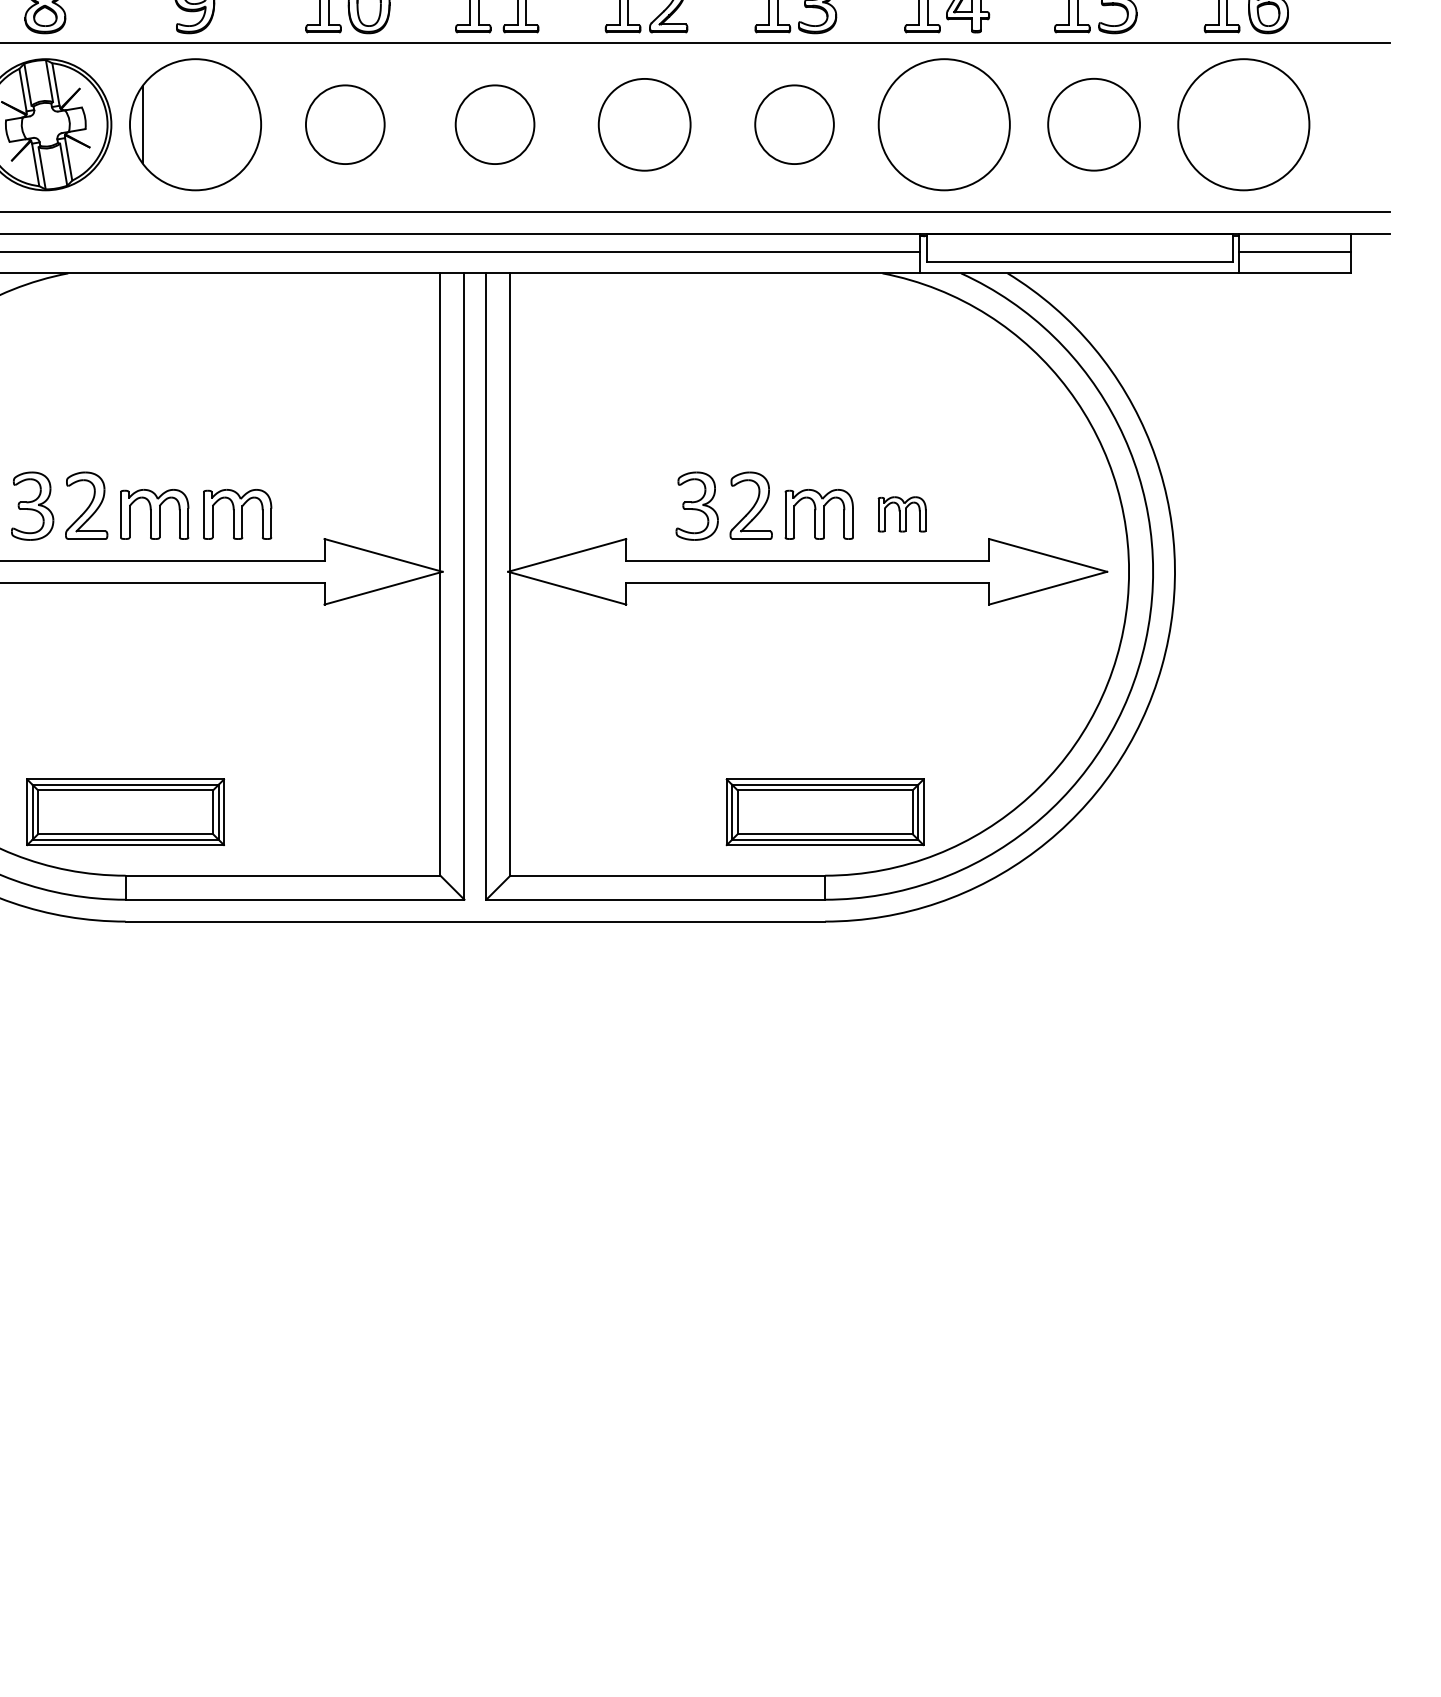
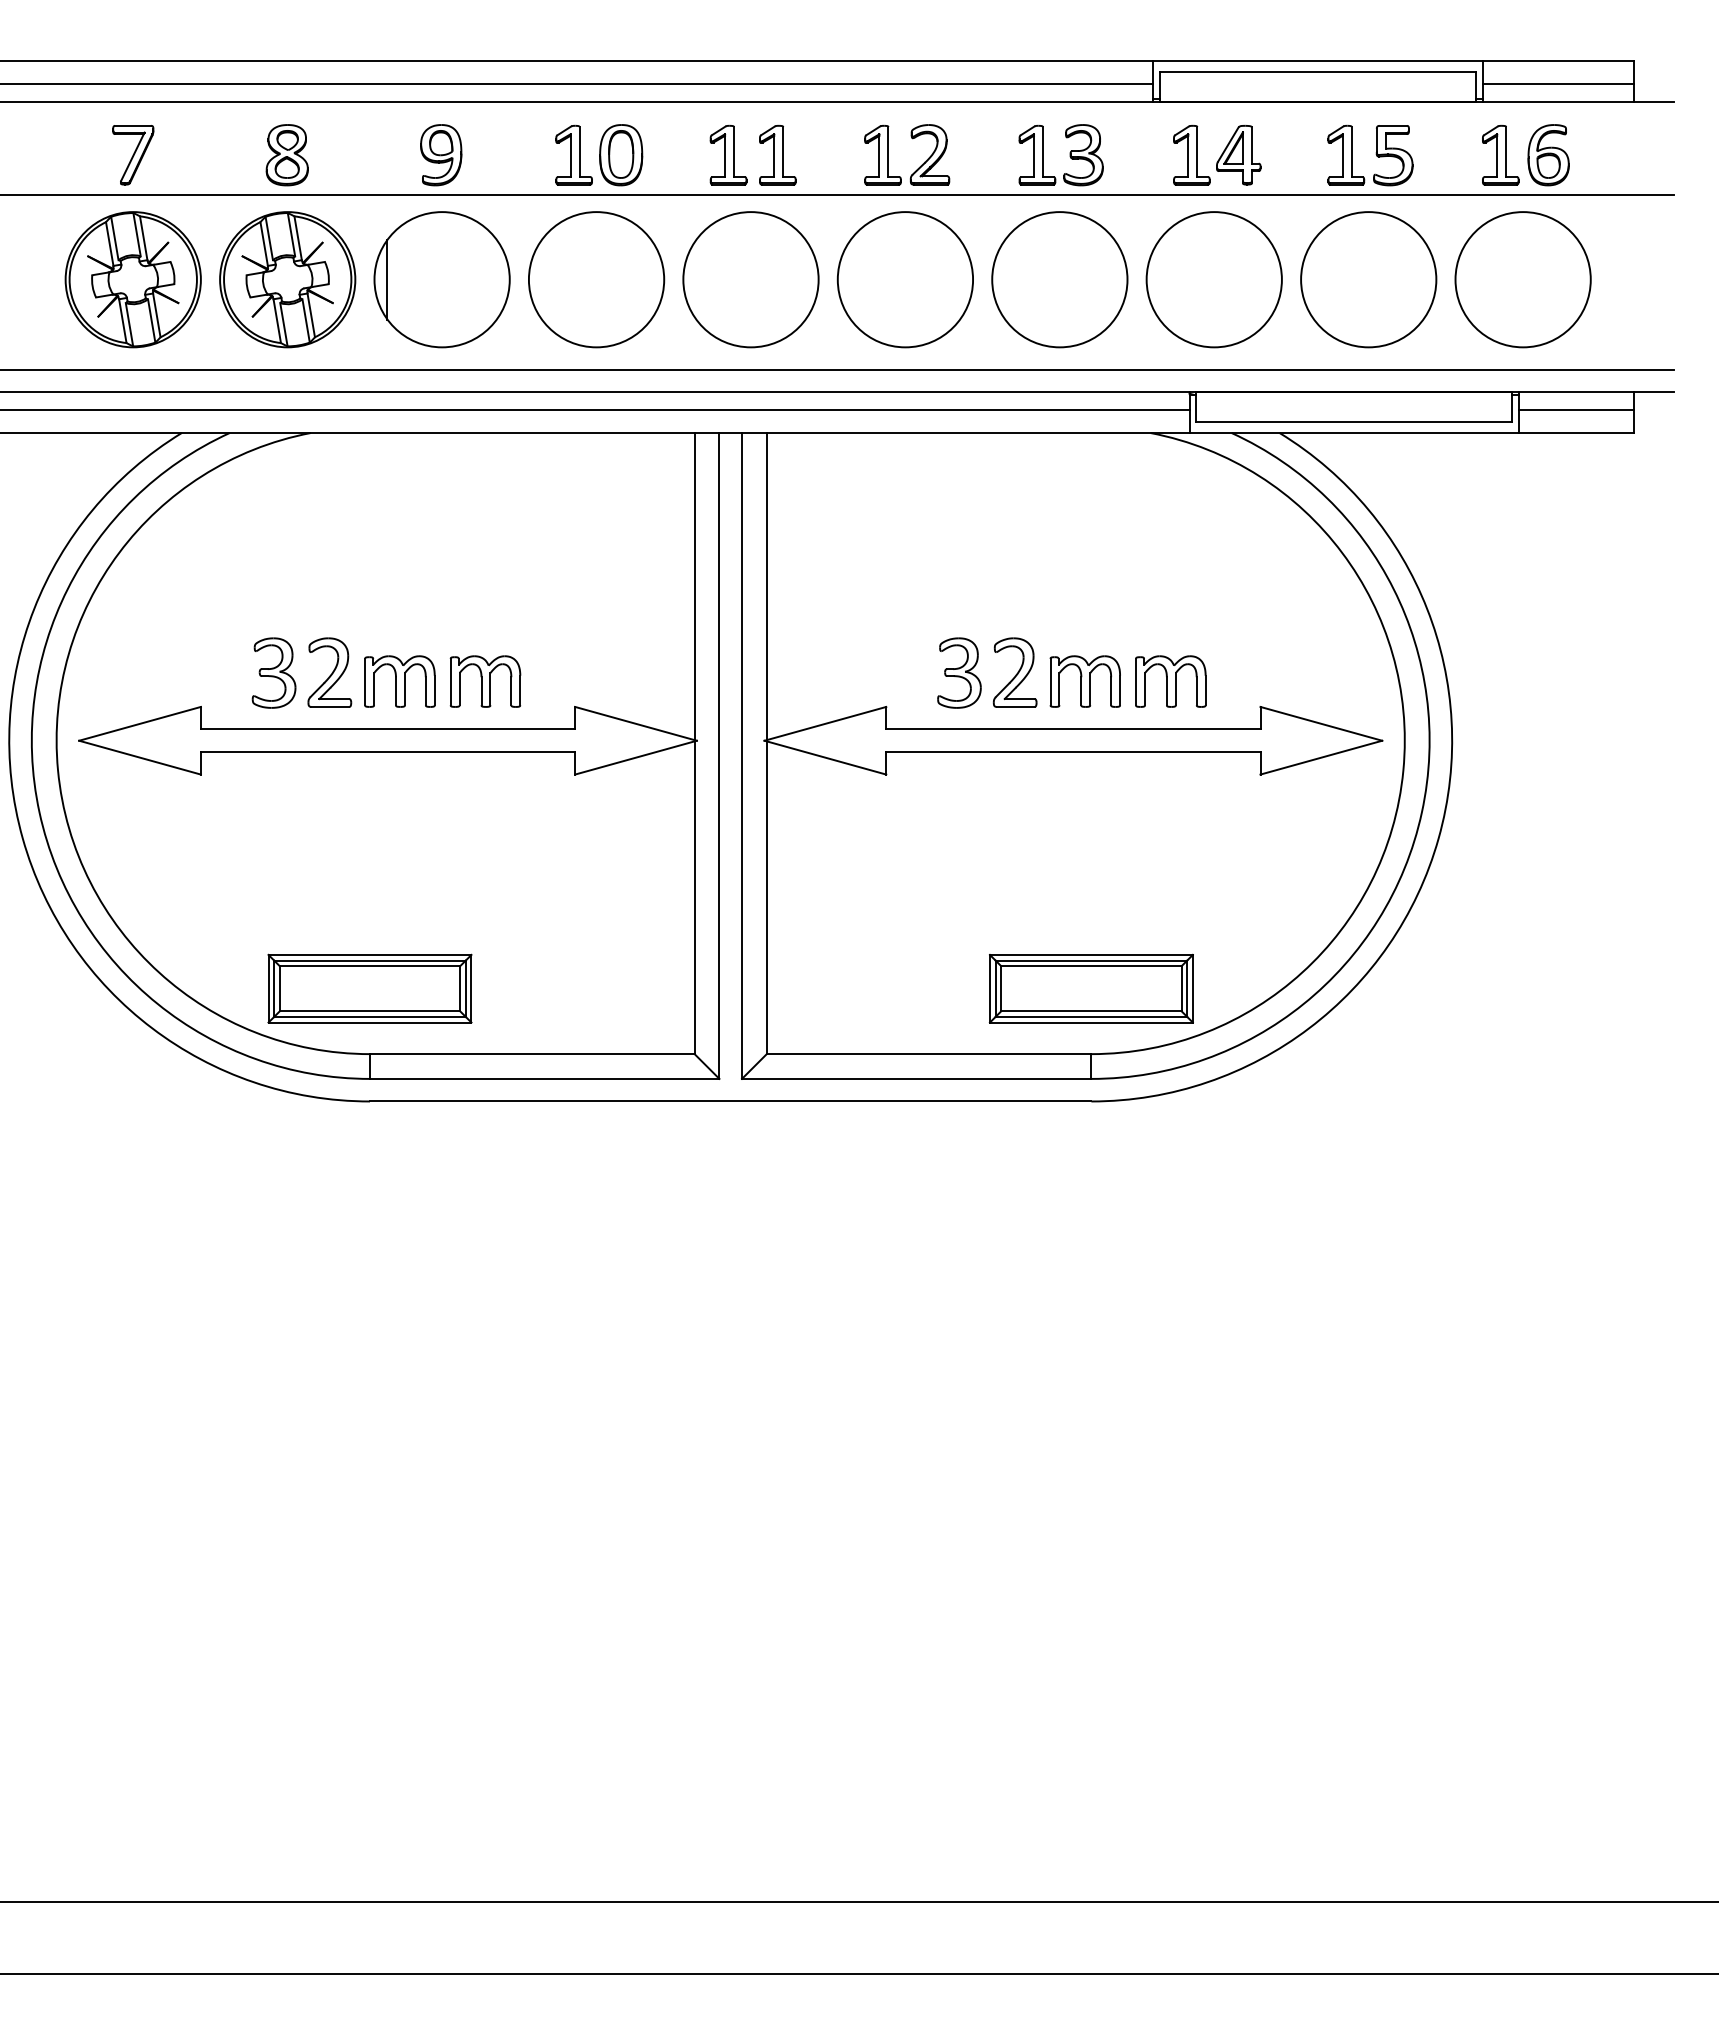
circle: (345, 124) -> (596, 279), size x1.67
circle: (494, 124) -> (750, 279), size x1.67
circle: (643, 124) -> (904, 279), size x1.43
circle: (794, 124) -> (1059, 279), size x1.67
circle: (1093, 124) -> (1368, 279), size x1.43
part: (901, 514) -> (1170, 681), size x1.43

